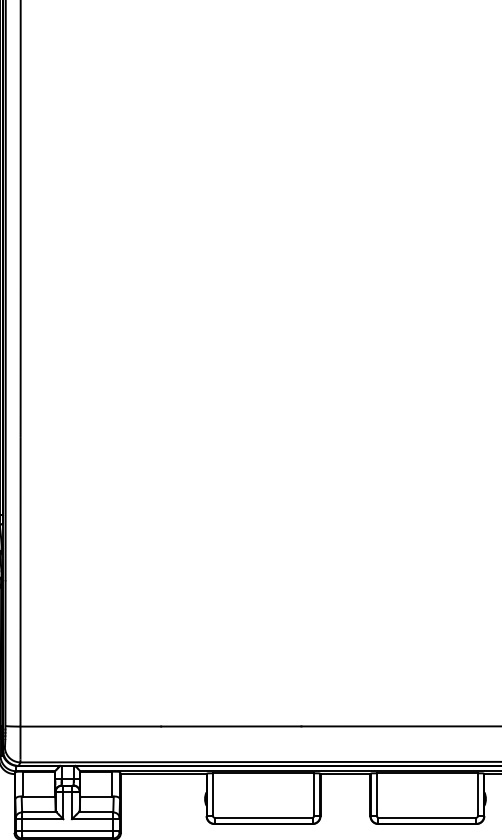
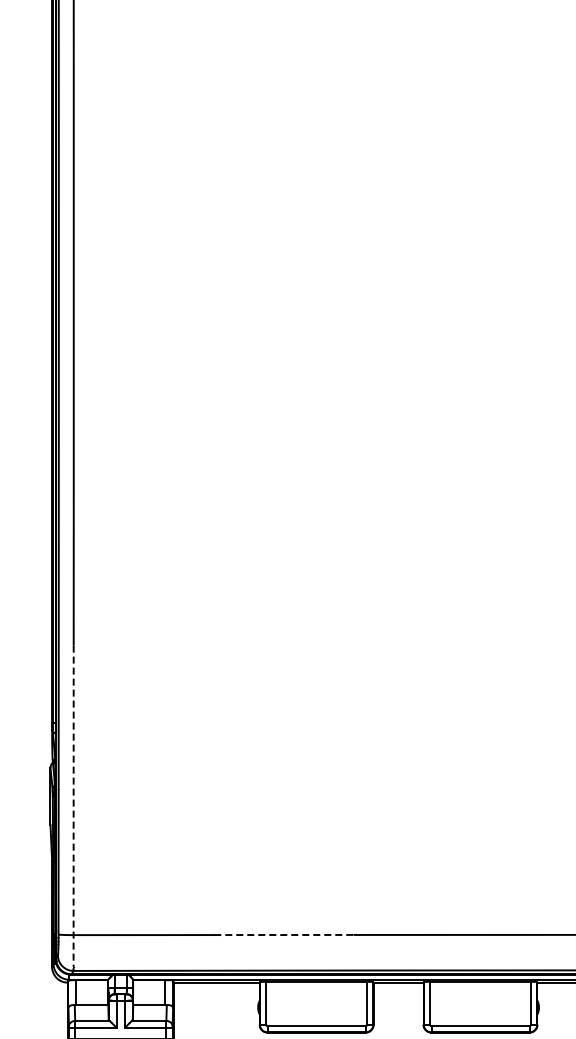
line: (20, 599) -> (73, 808), solid -> dashed
line: (231, 726) -> (284, 935), solid -> dashed

